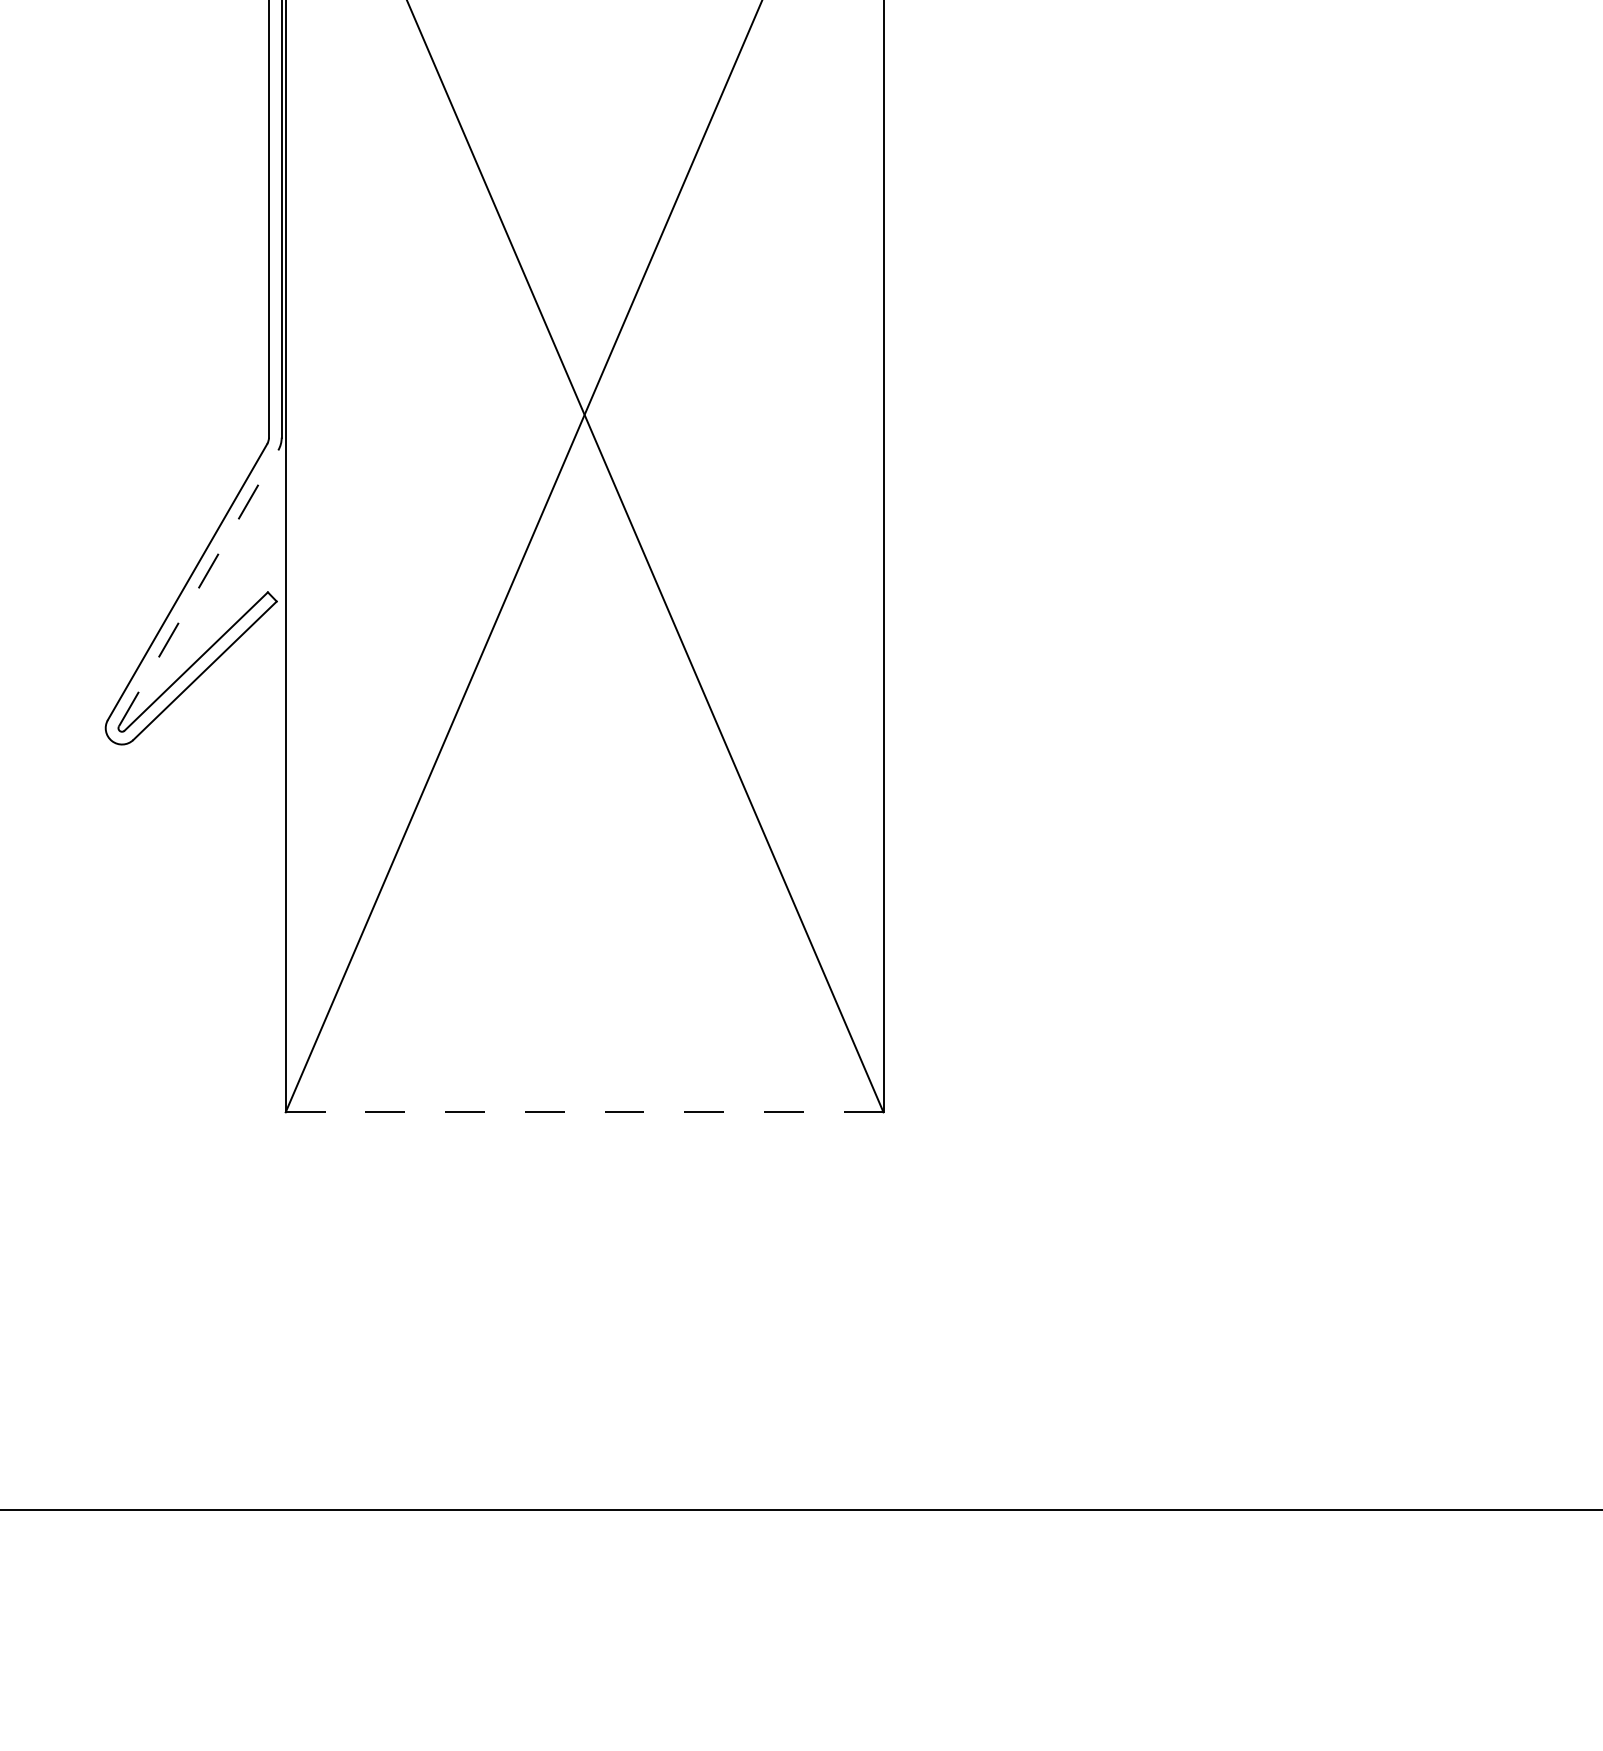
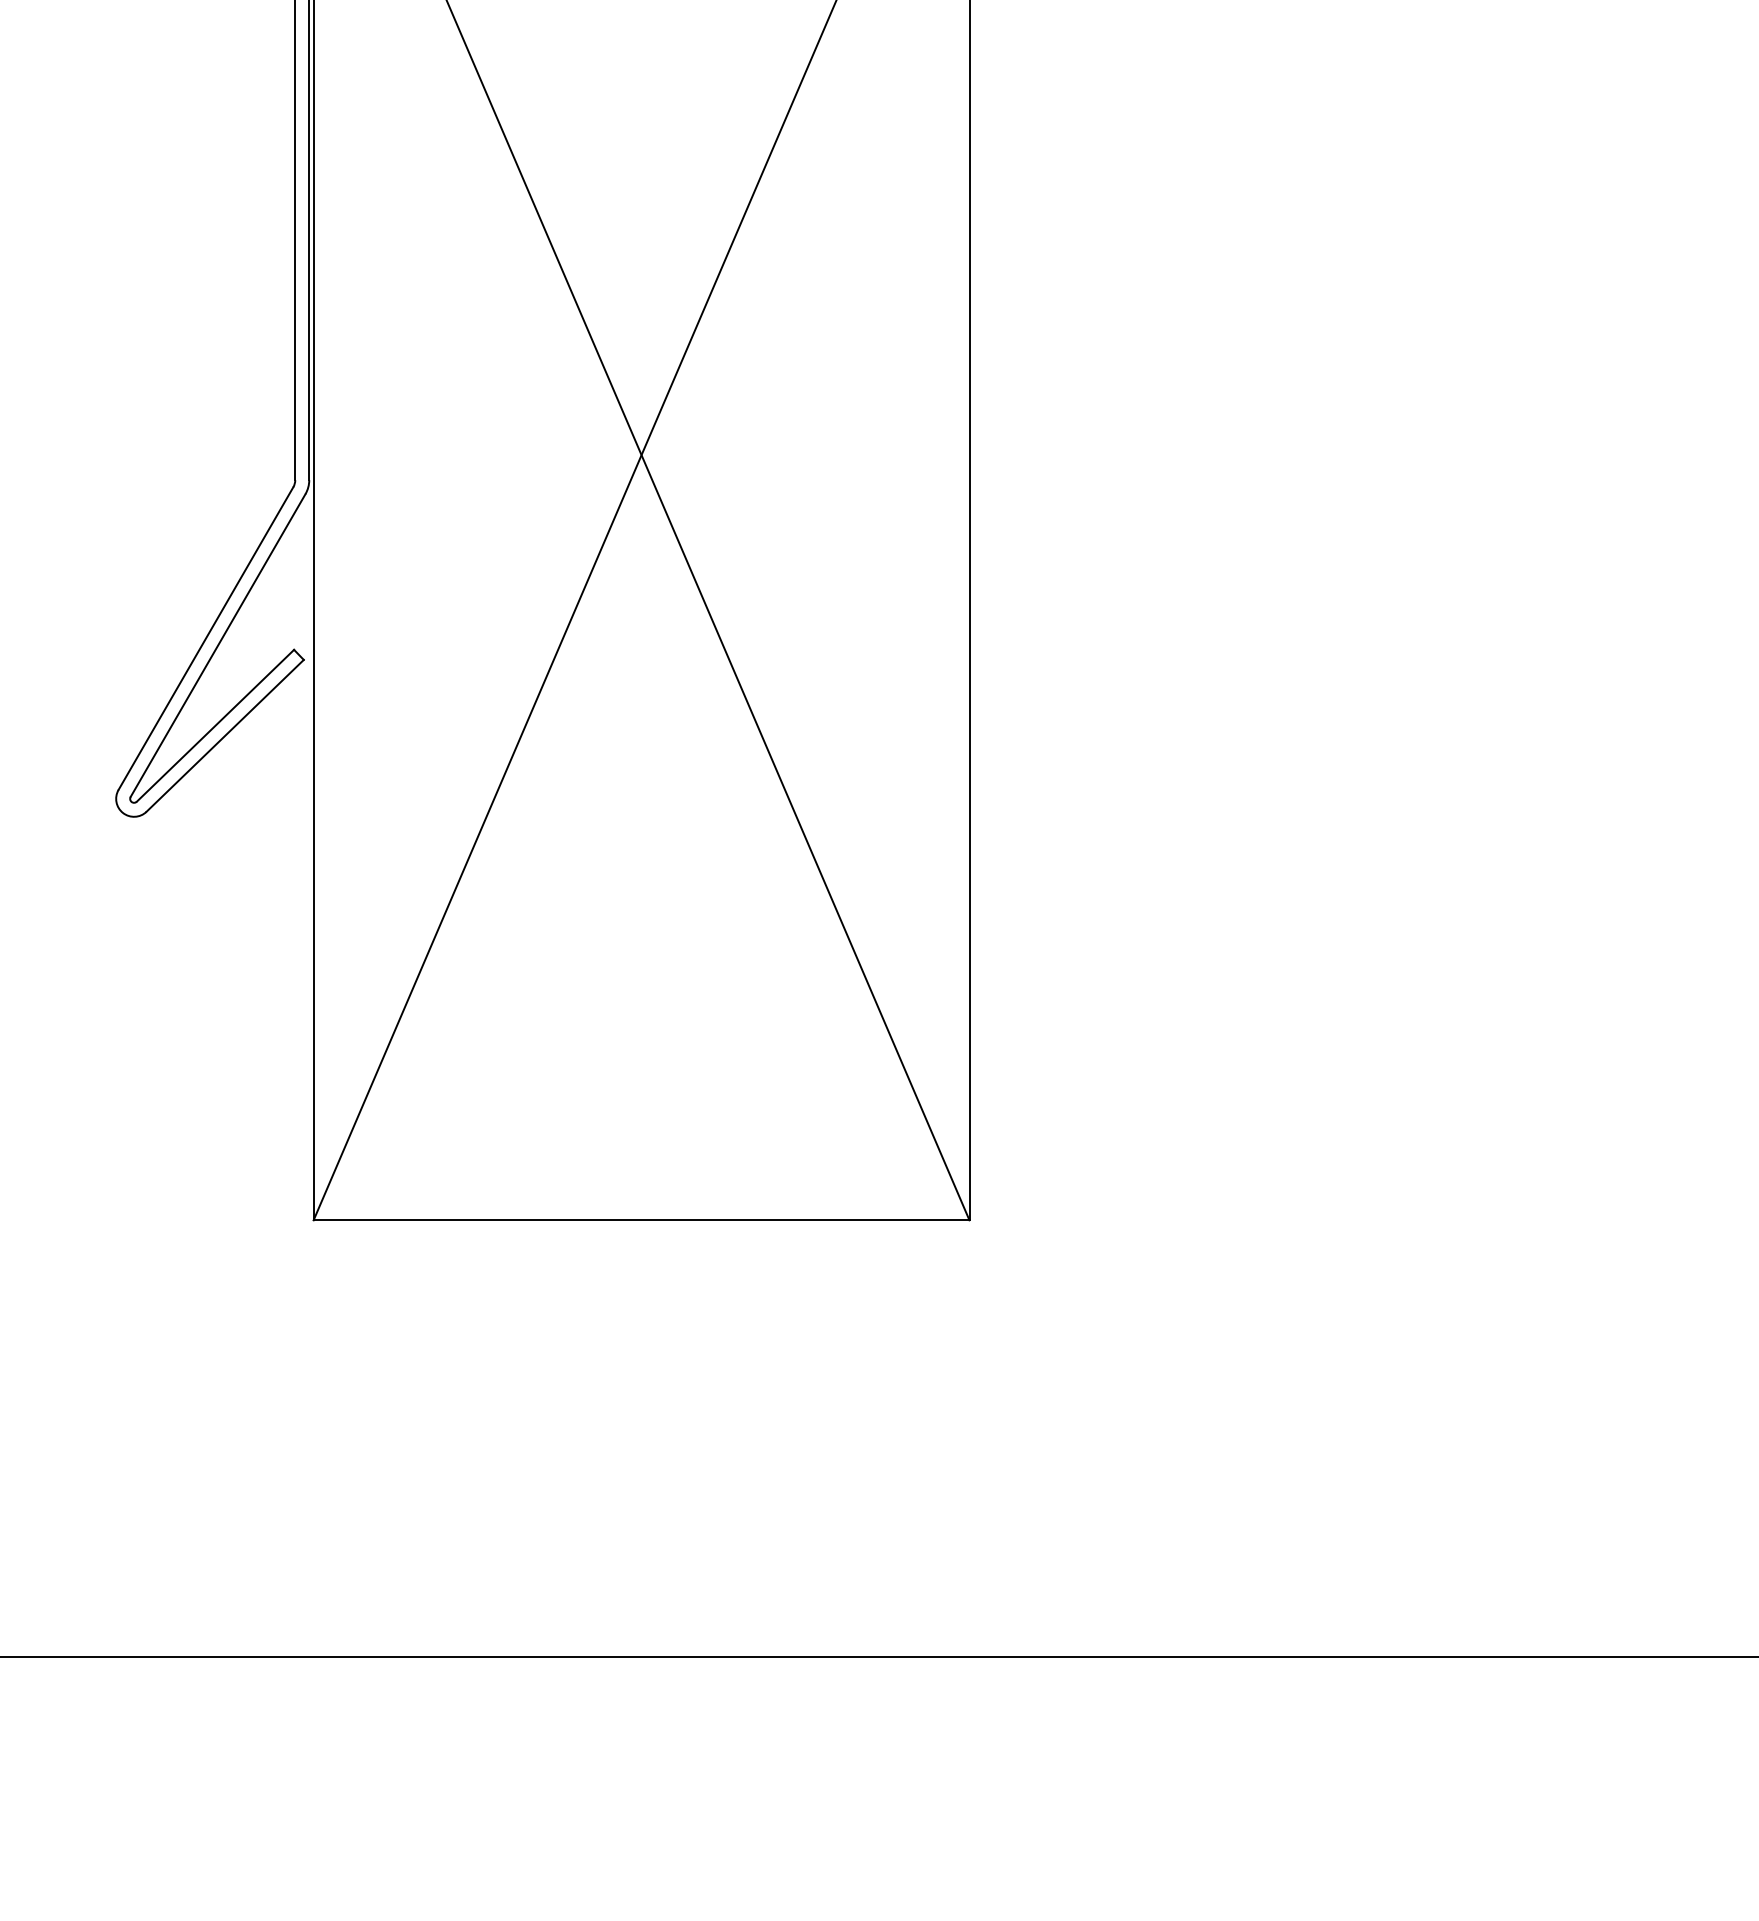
line: (198, 588) -> (218, 645), dashed -> solid
line: (584, 1112) -> (641, 1220), dashed -> solid

